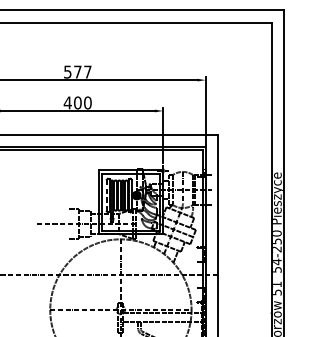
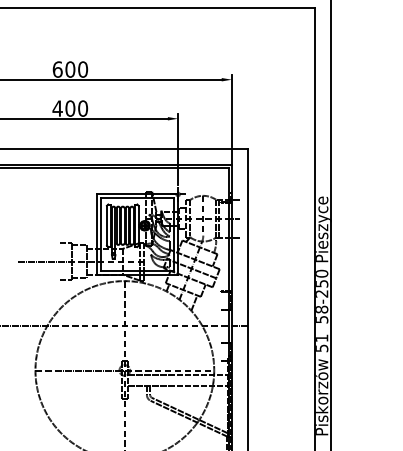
text: (77, 72) -> (70, 69), 577 -> 600
line: (106, 195) -> (106, 225), dashed -> solid
text: (277, 261) -> (322, 309), 54-250 -> 58-250

